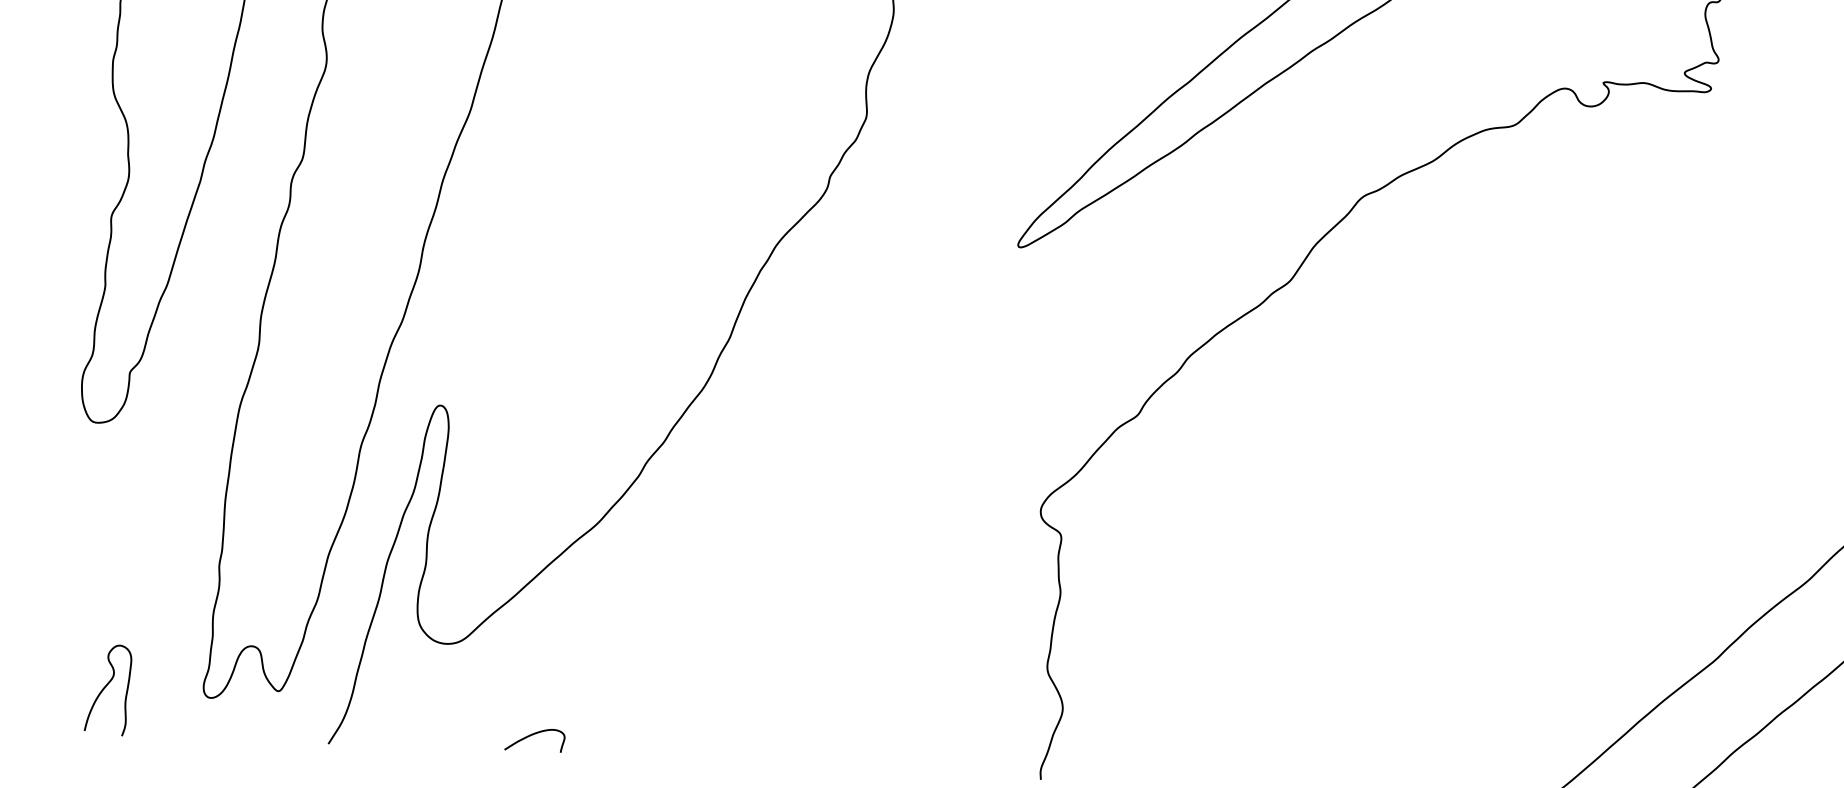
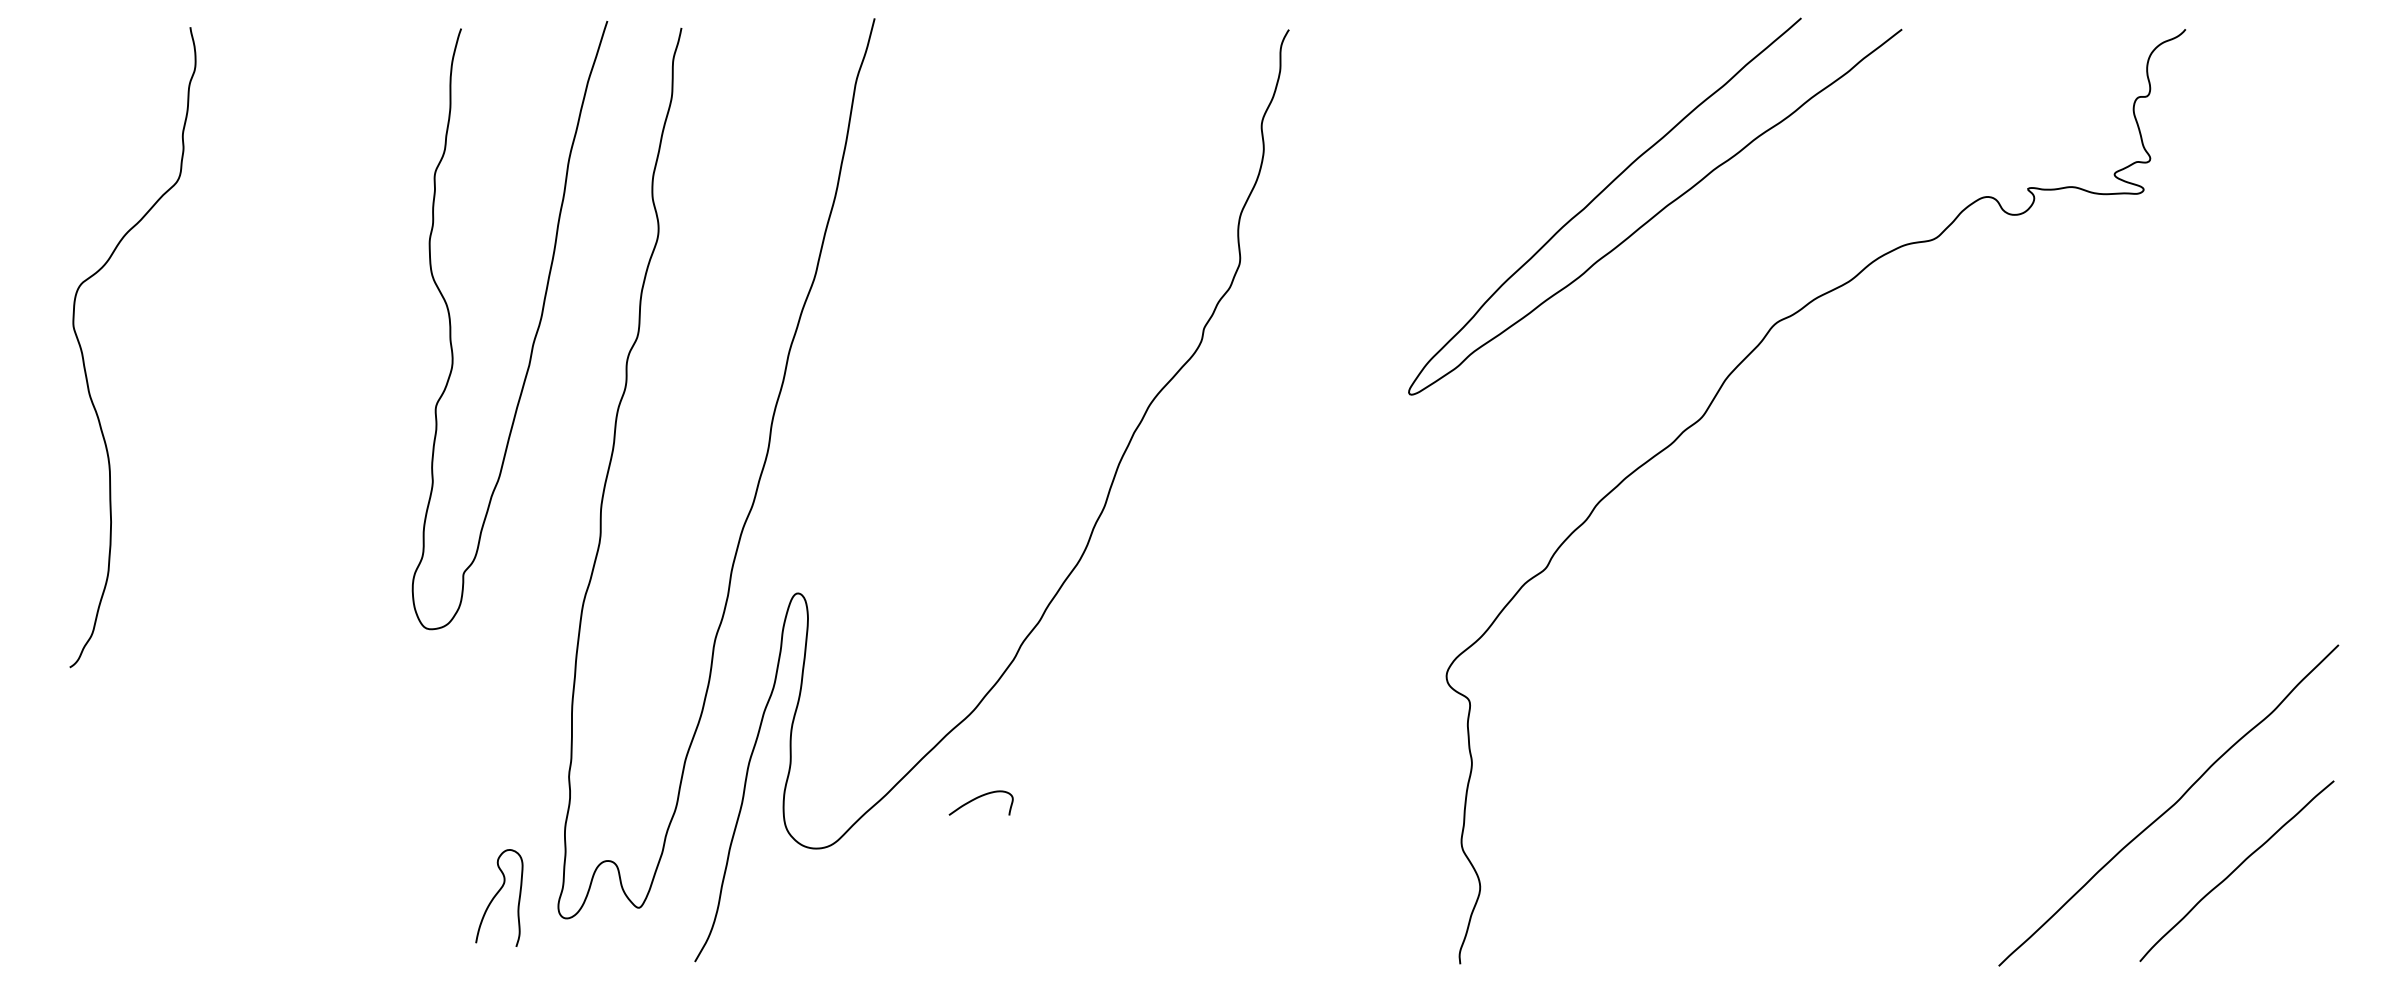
curve: (106, 686) -> (497, 894), moved
curve: (532, 735) -> (978, 798), moved

